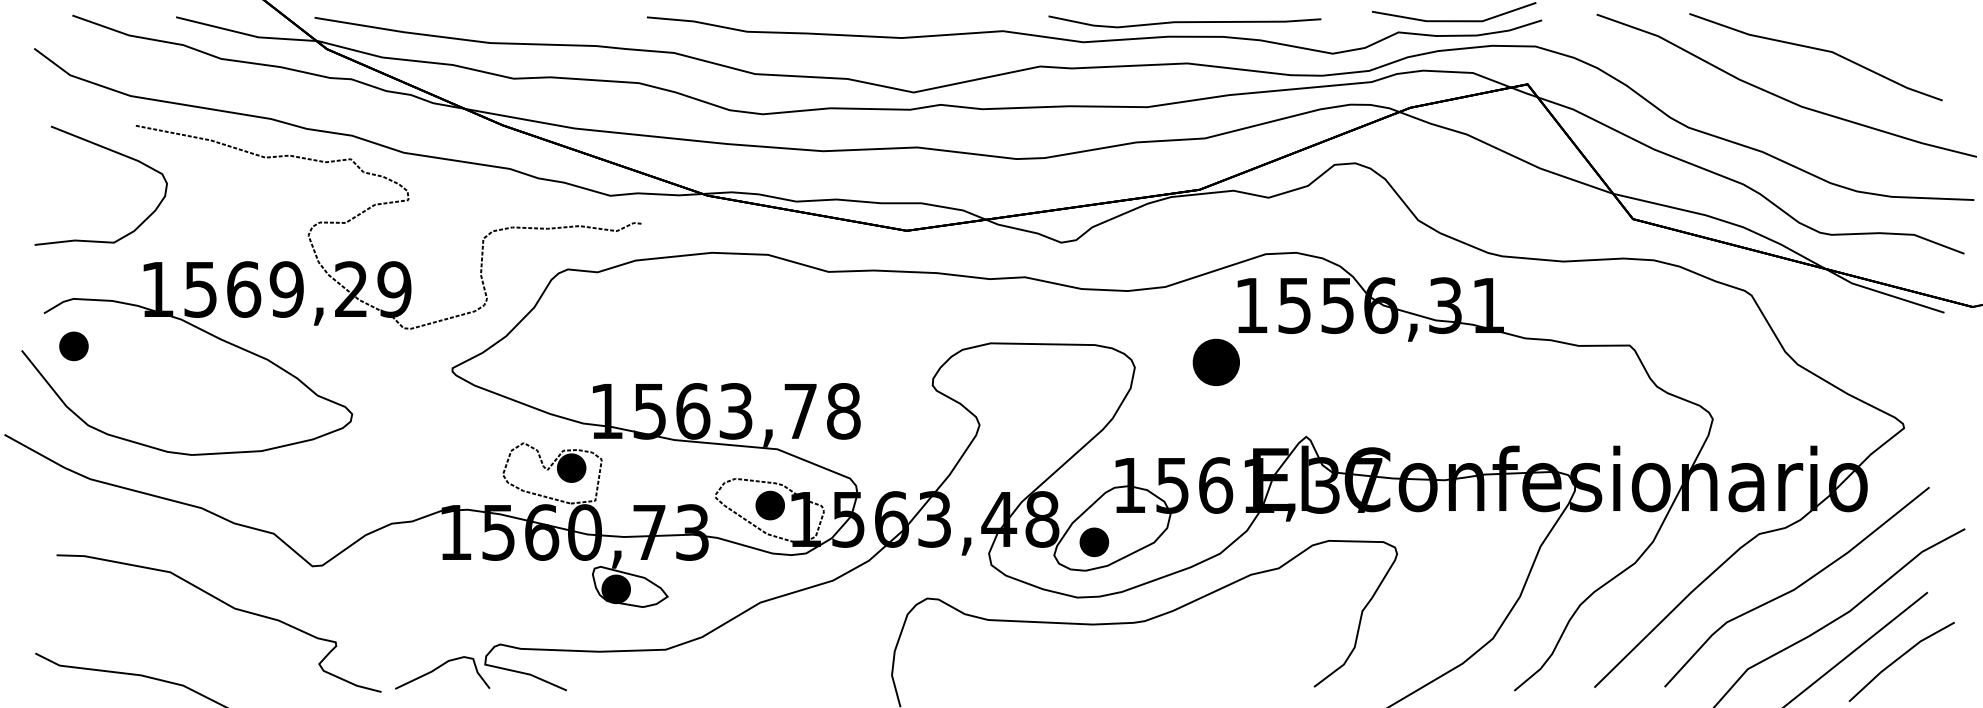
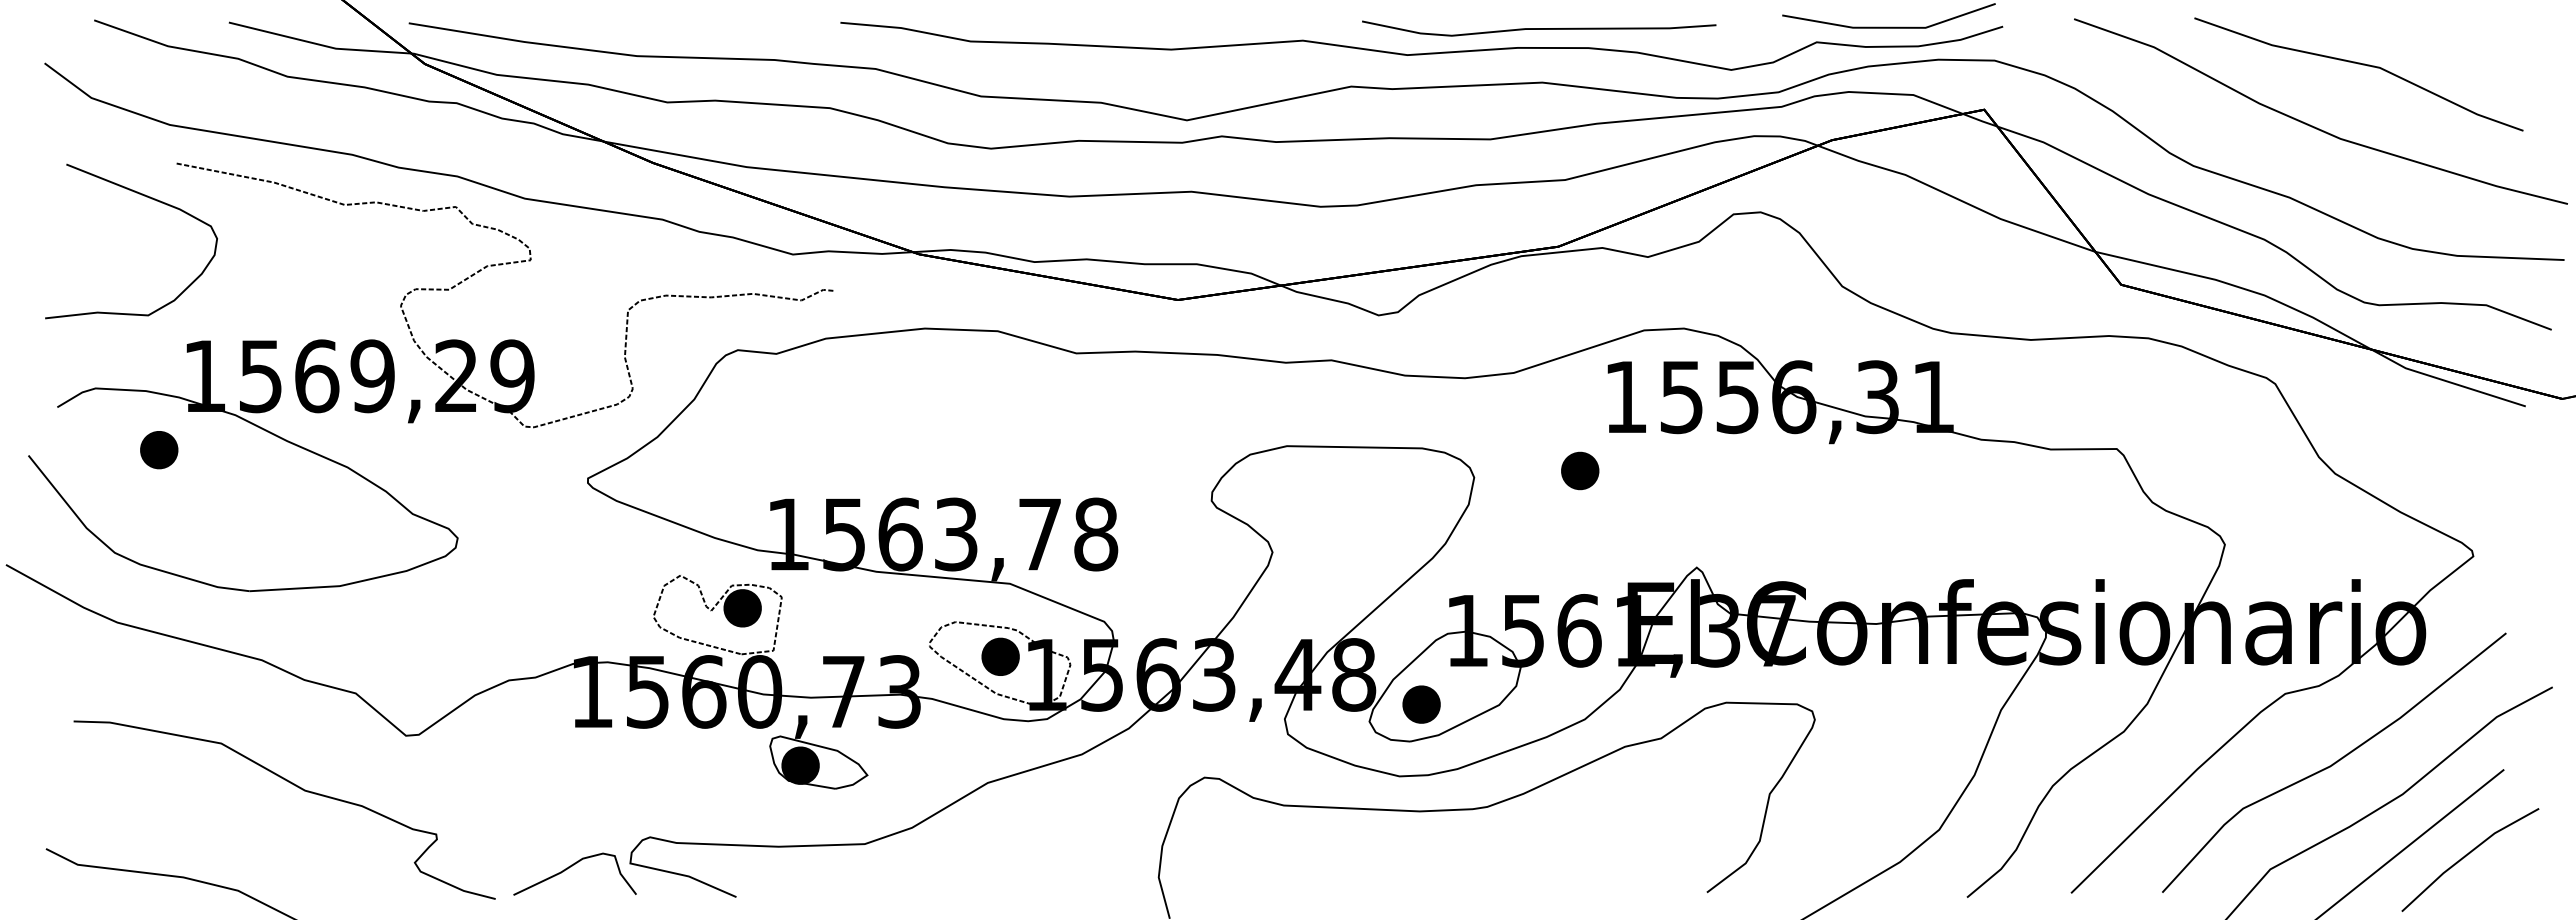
part: (74, 346) -> (159, 450), moved
part: (1216, 362) -> (1580, 470), size x0.62

